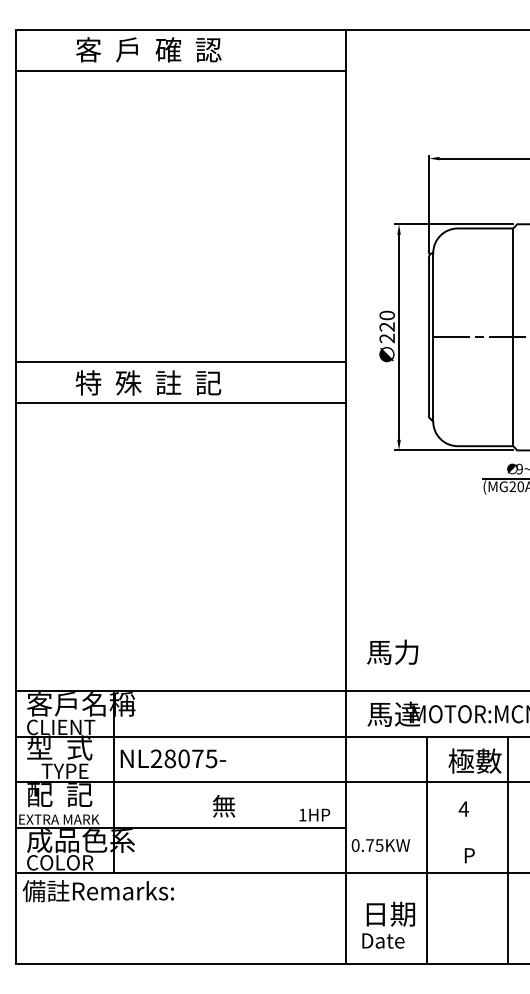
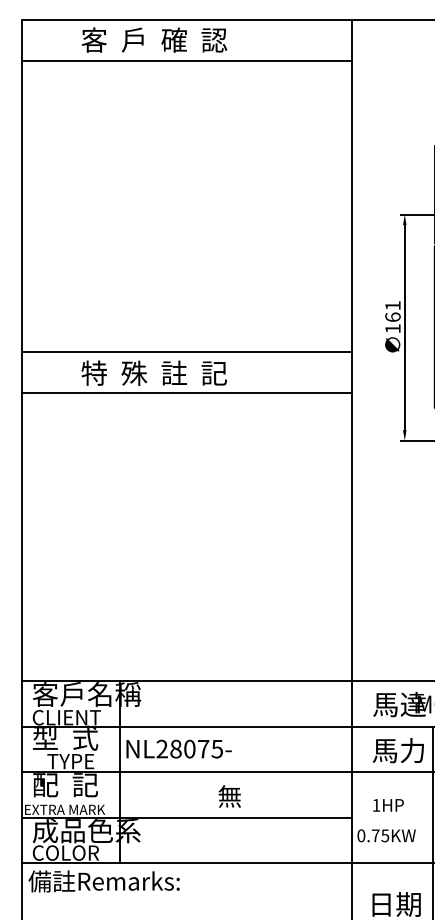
text: (387, 326) -> (393, 316), 220 -> 161
text: (392, 651) -> (398, 749), moved
text: (314, 814) -> (388, 804), moved

